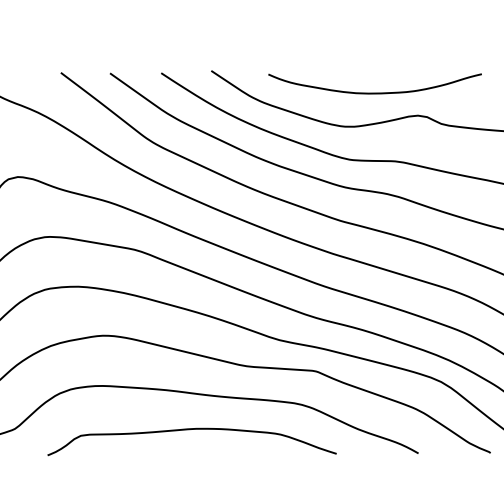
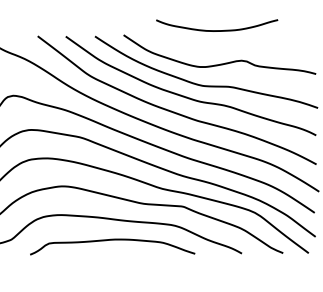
curve: (375, 92) -> (217, 30), moved

